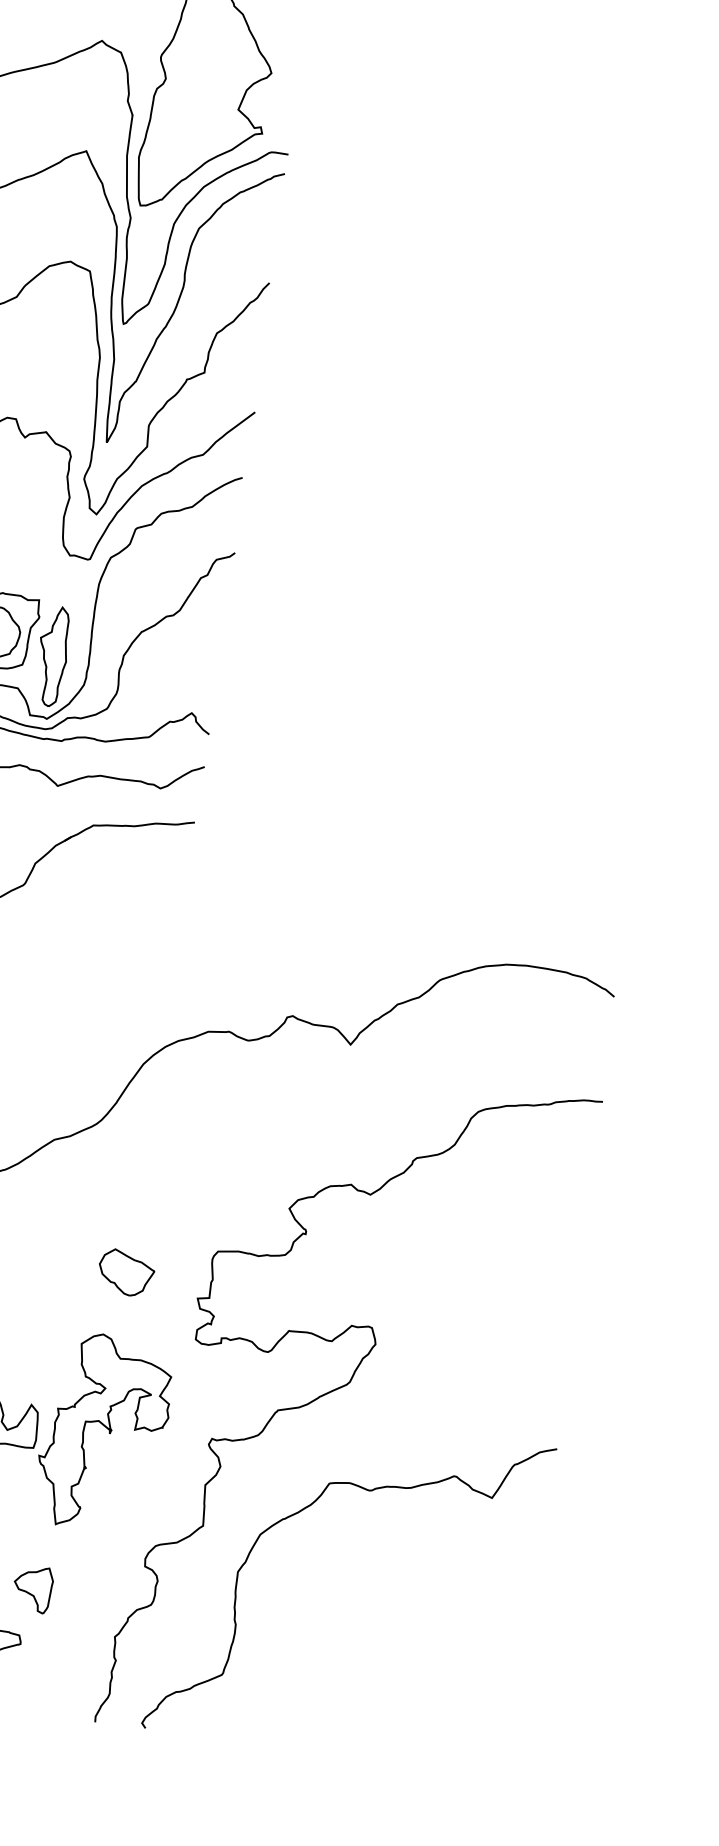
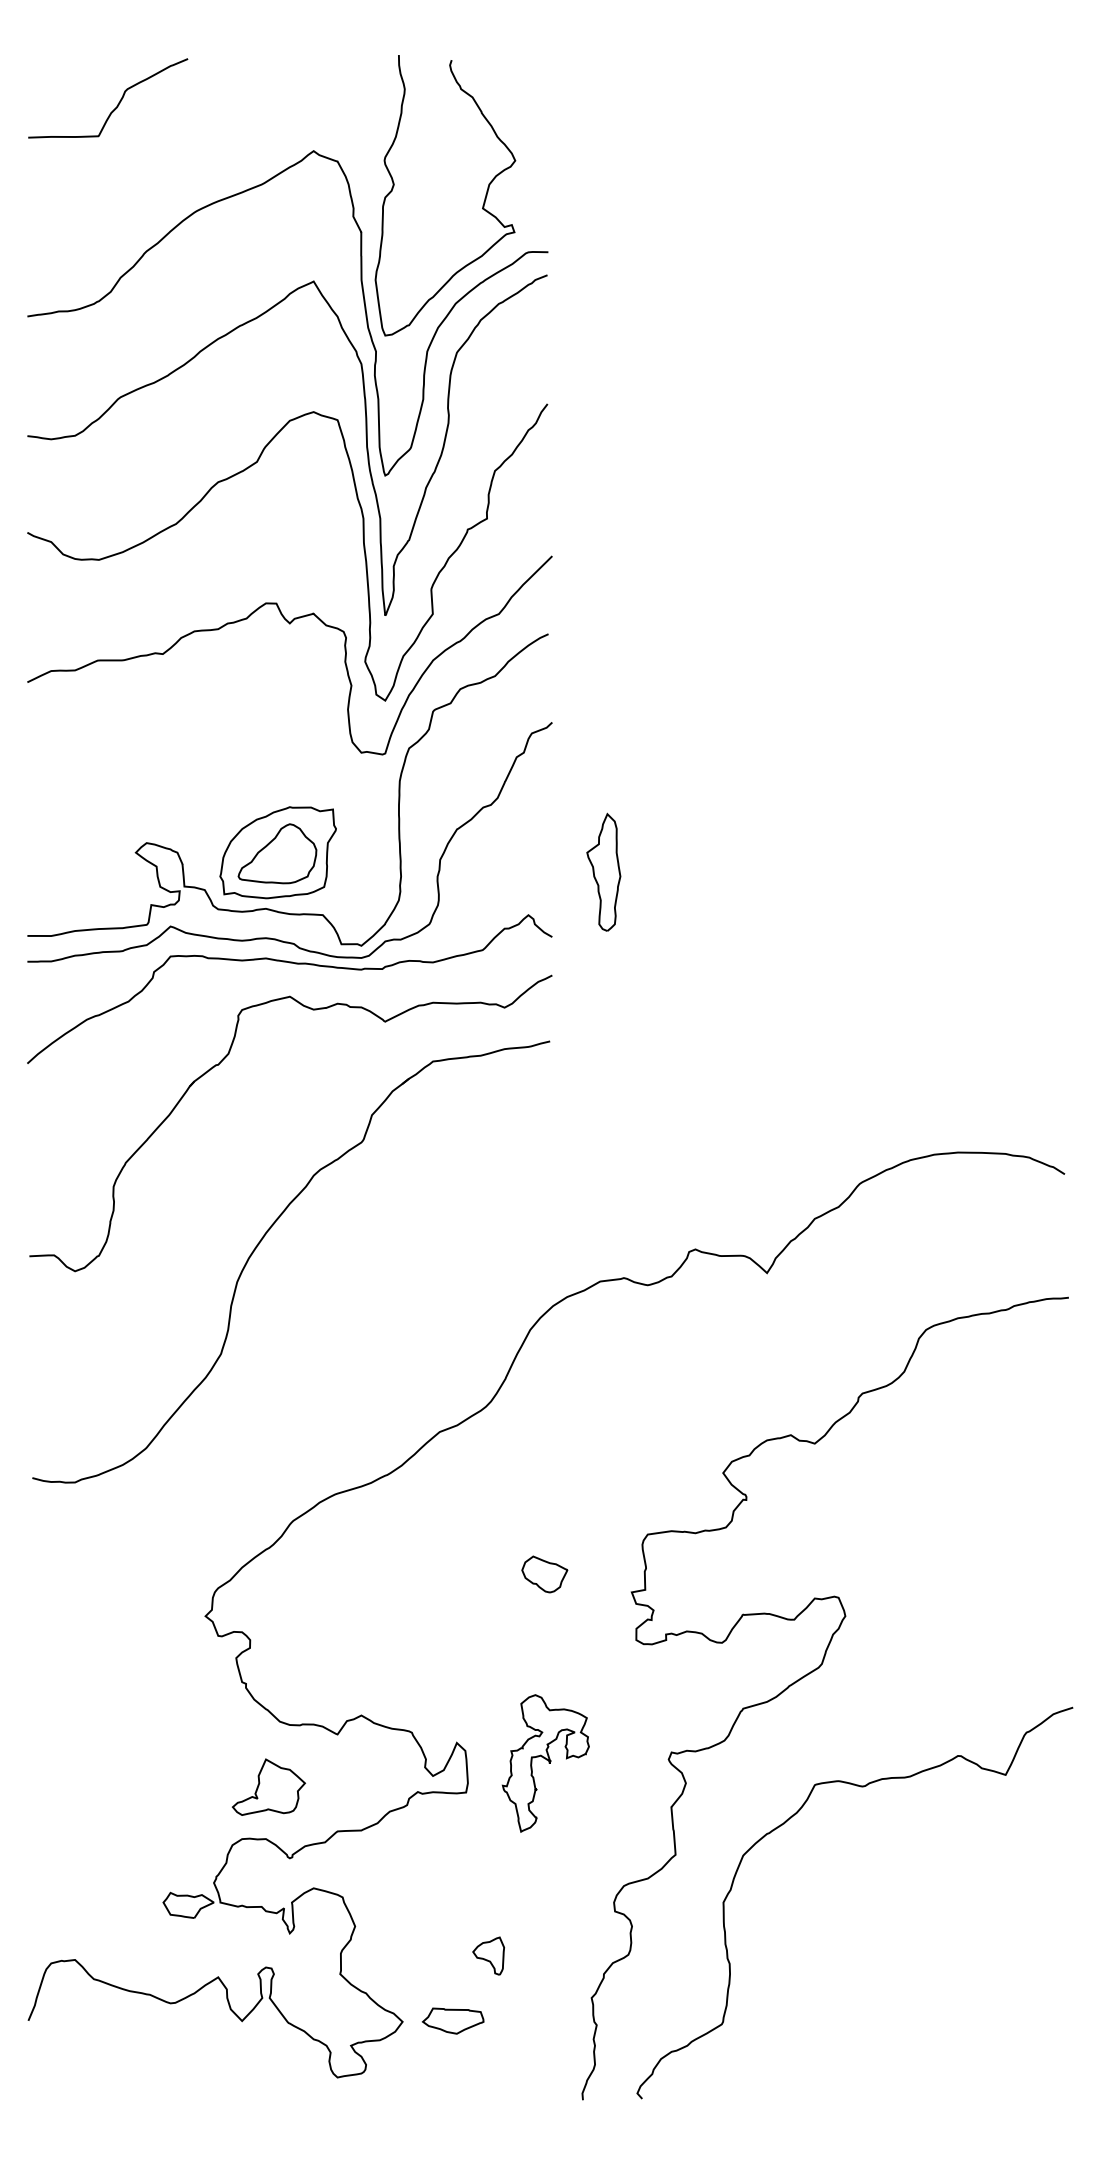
part: (52, 655) -> (603, 871), moved
part: (125, 1272) -> (544, 1574), size x0.7
part: (104, 1432) -> (545, 1763), size x0.6
part: (32, 1588) -> (488, 1955), size x0.7

